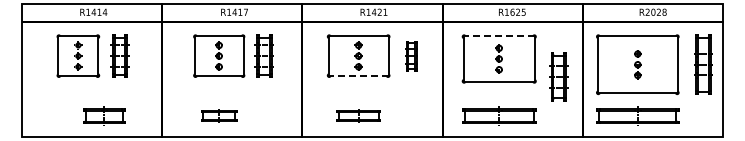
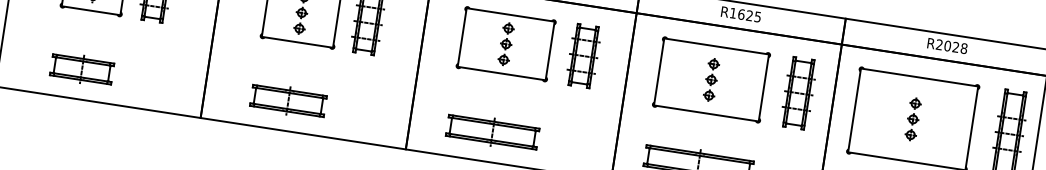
line: (499, 36) -> (716, 47), dashed -> solid
part: (411, 55) -> (583, 55), size x1.43
line: (358, 76) -> (501, 74), dashed -> solid
part: (558, 76) -> (798, 92), moved
part: (104, 115) -> (82, 68), moved
part: (218, 115) -> (287, 99), size x1.43
part: (358, 115) -> (492, 131), size x1.43

